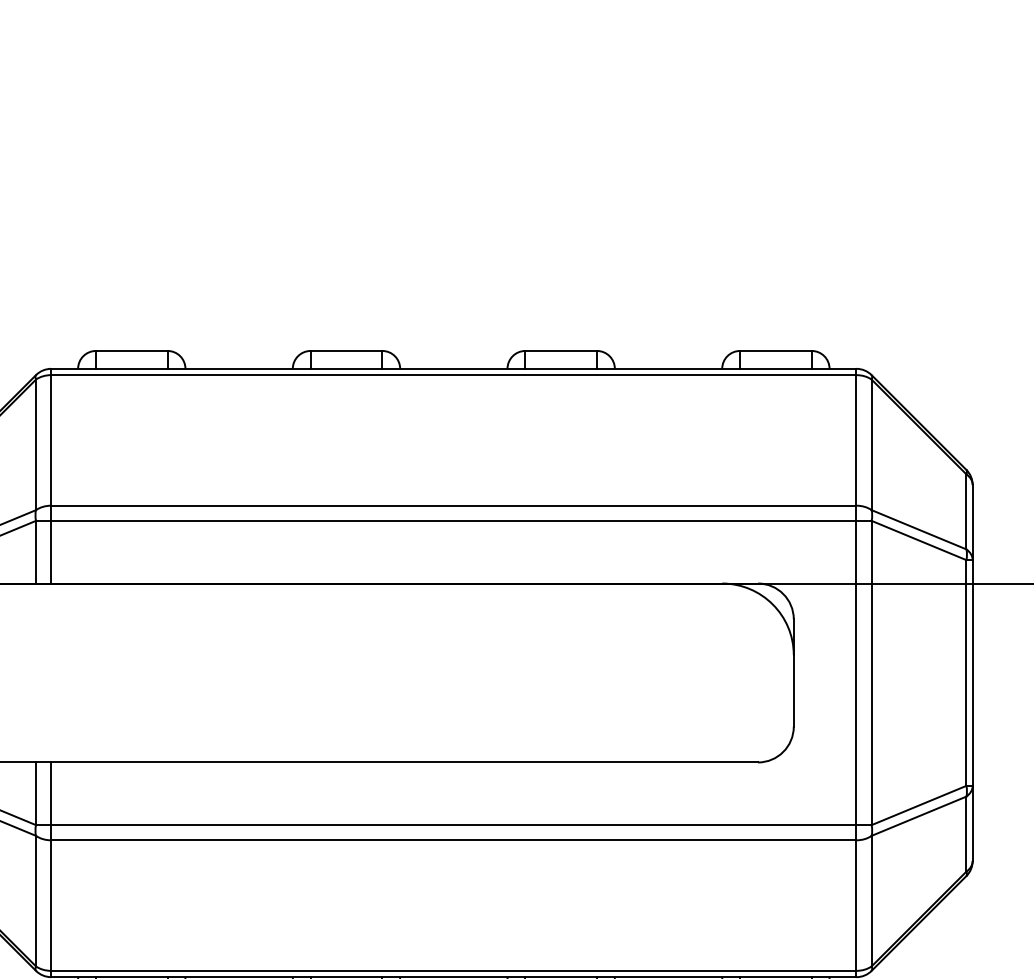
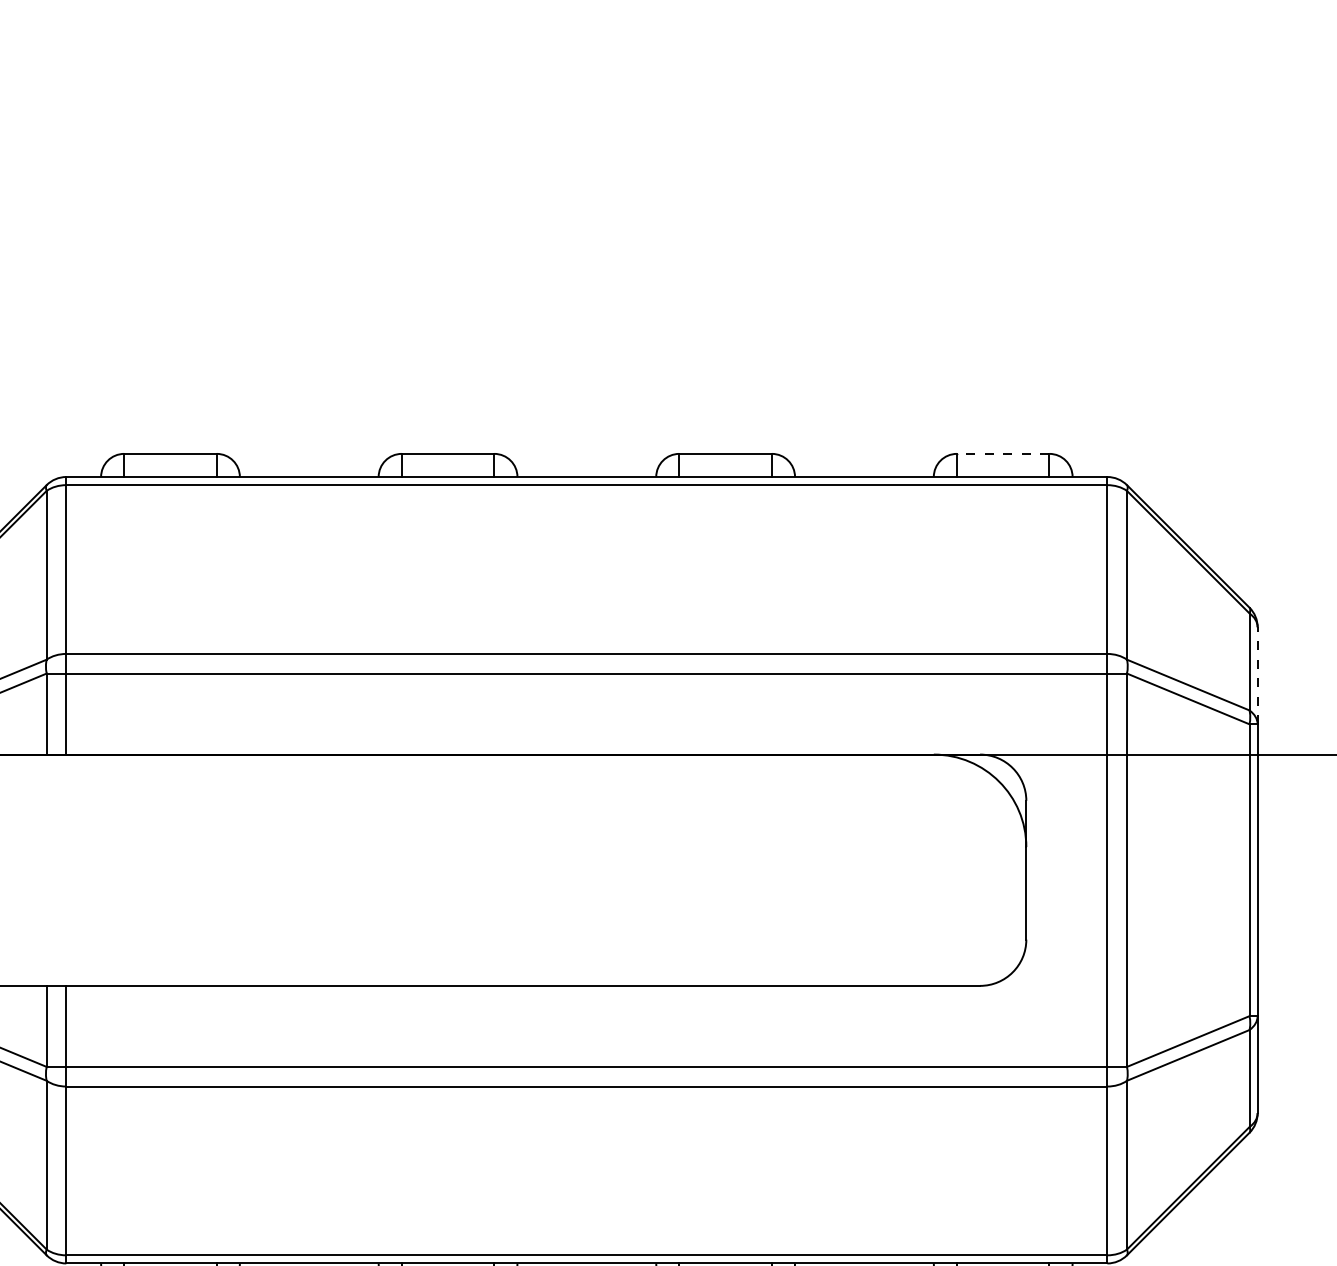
line: (775, 350) -> (1002, 453), solid -> dashed
line: (972, 522) -> (1257, 675), solid -> dashed

